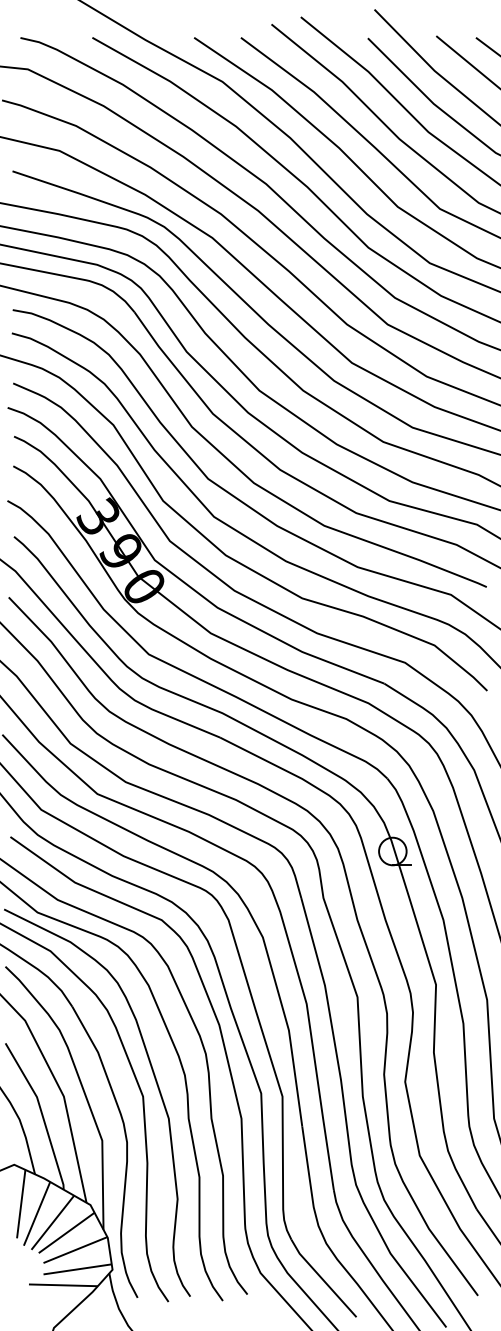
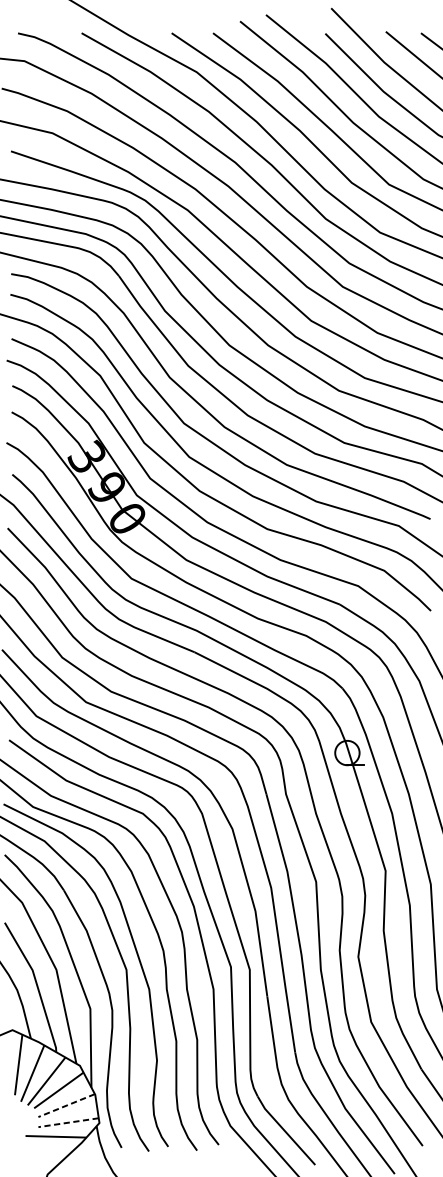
line: (74, 1250) -> (65, 1105), solid -> dashed
line: (77, 1269) -> (68, 1122), solid -> dashed

